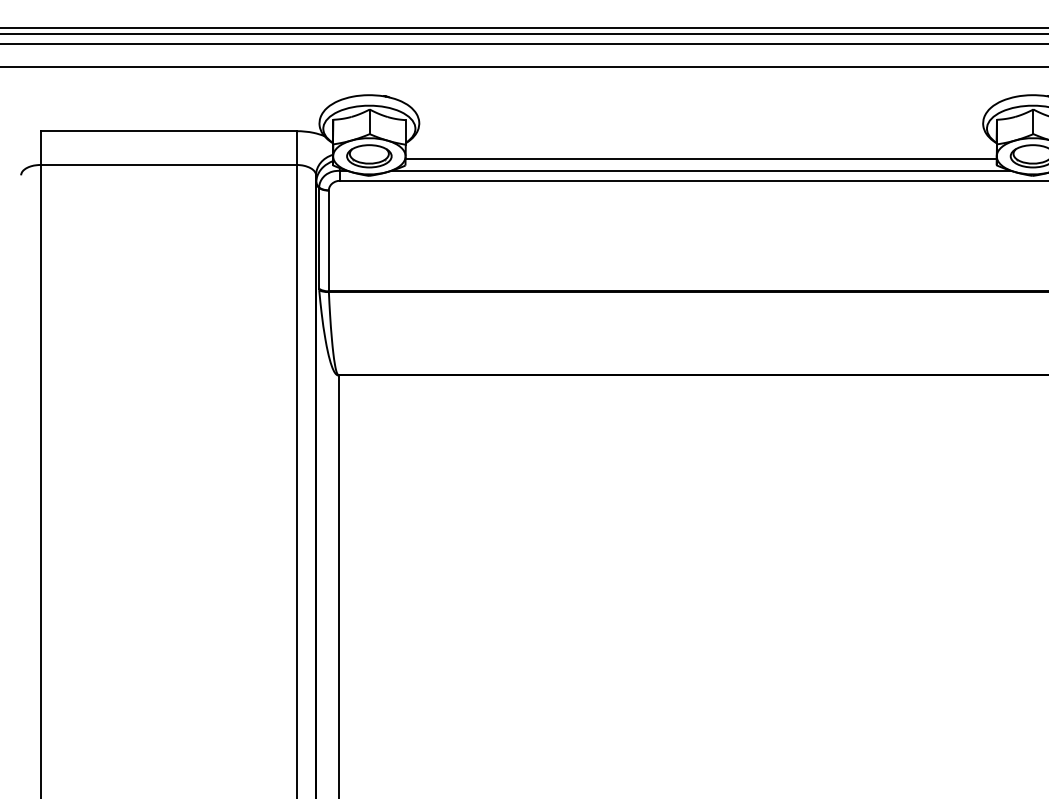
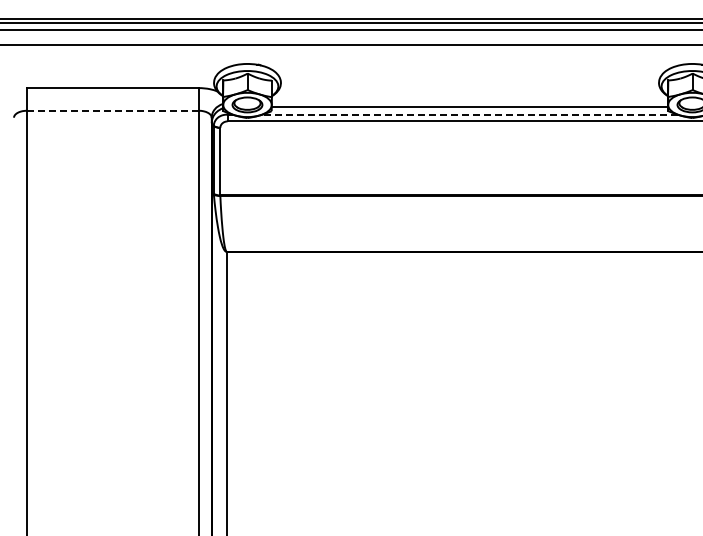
line: (168, 164) -> (112, 110), solid -> dashed
line: (701, 170) -> (470, 114), solid -> dashed

